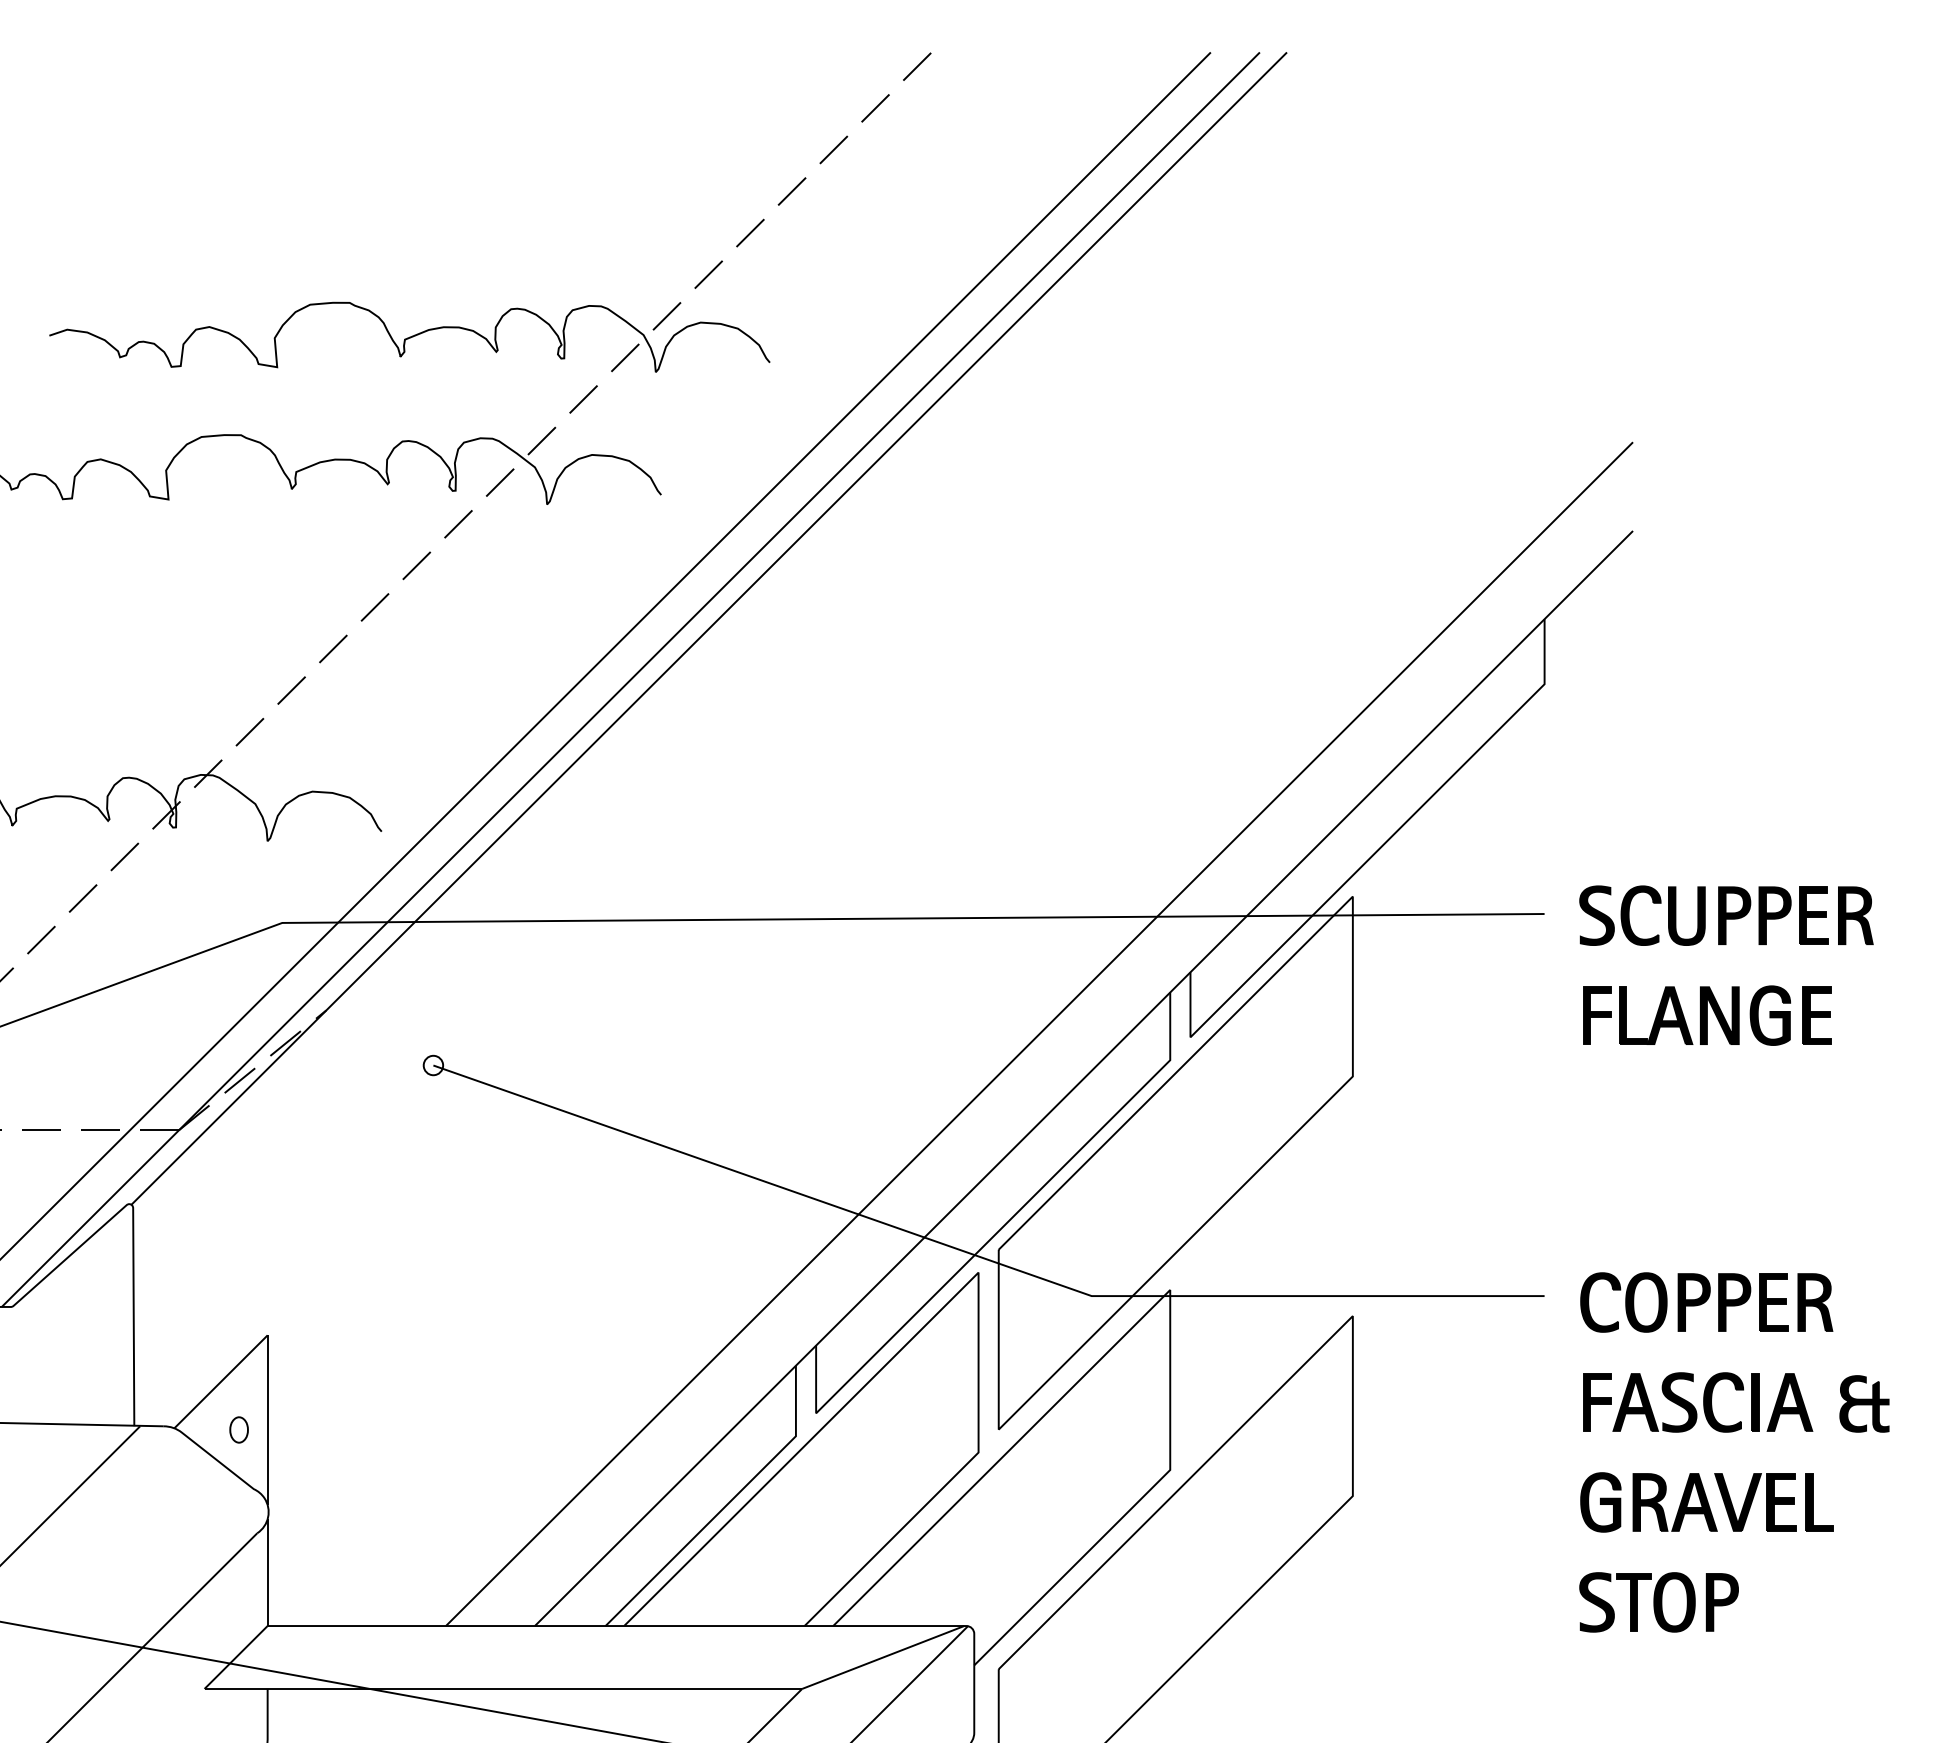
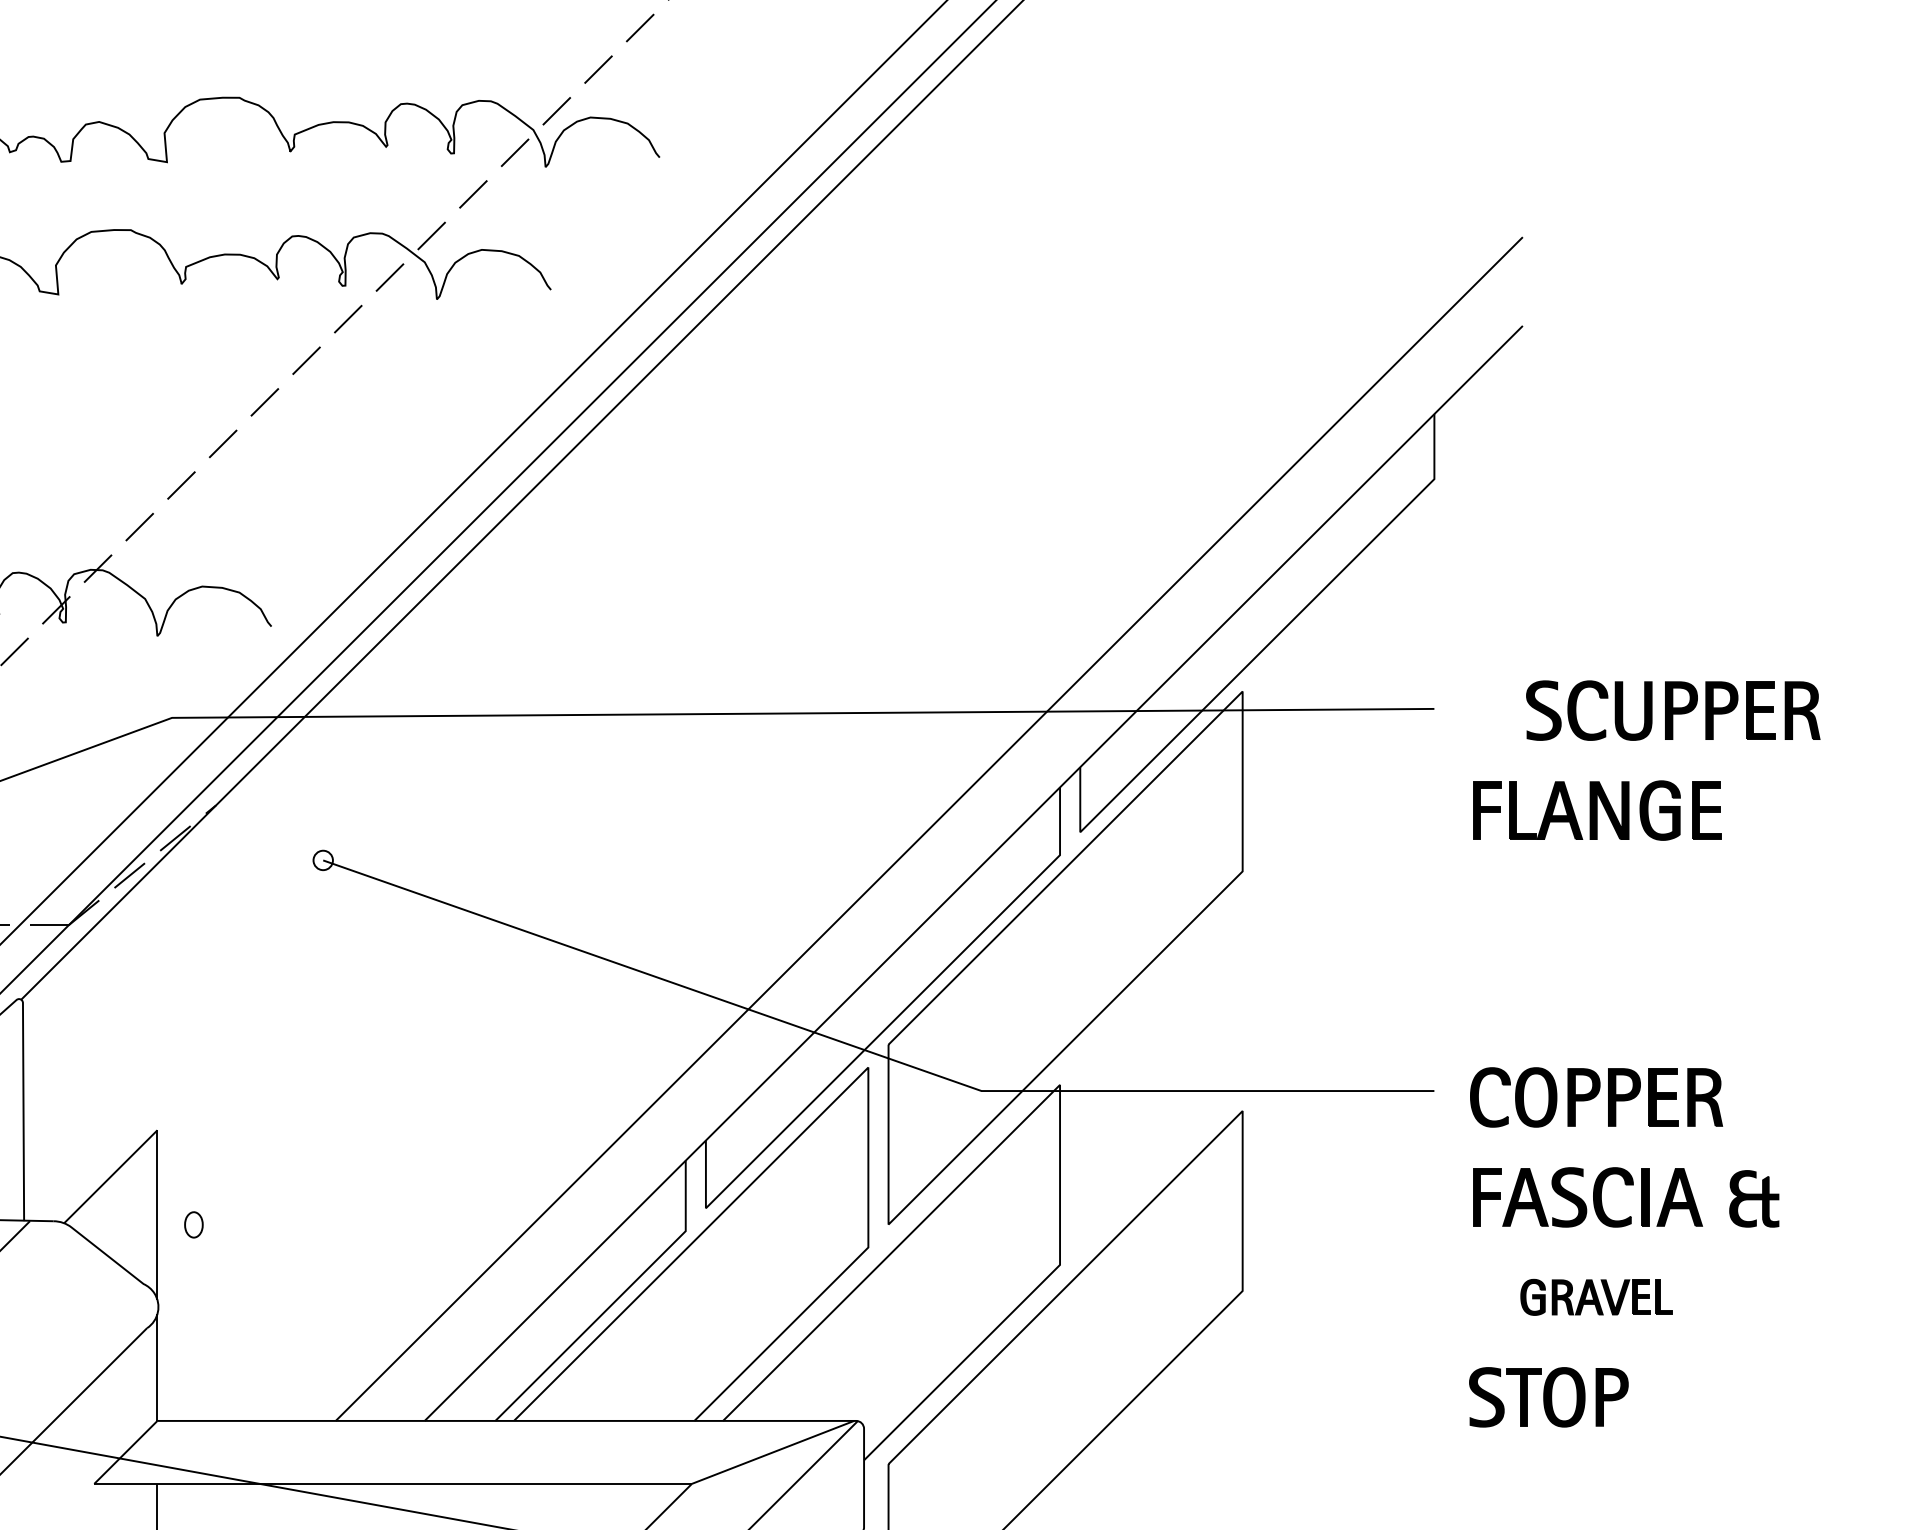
part: (1726, 915) -> (1673, 710), moved
part: (238, 1429) -> (193, 1224), moved
part: (1706, 1502) -> (1596, 1297), size x0.6

